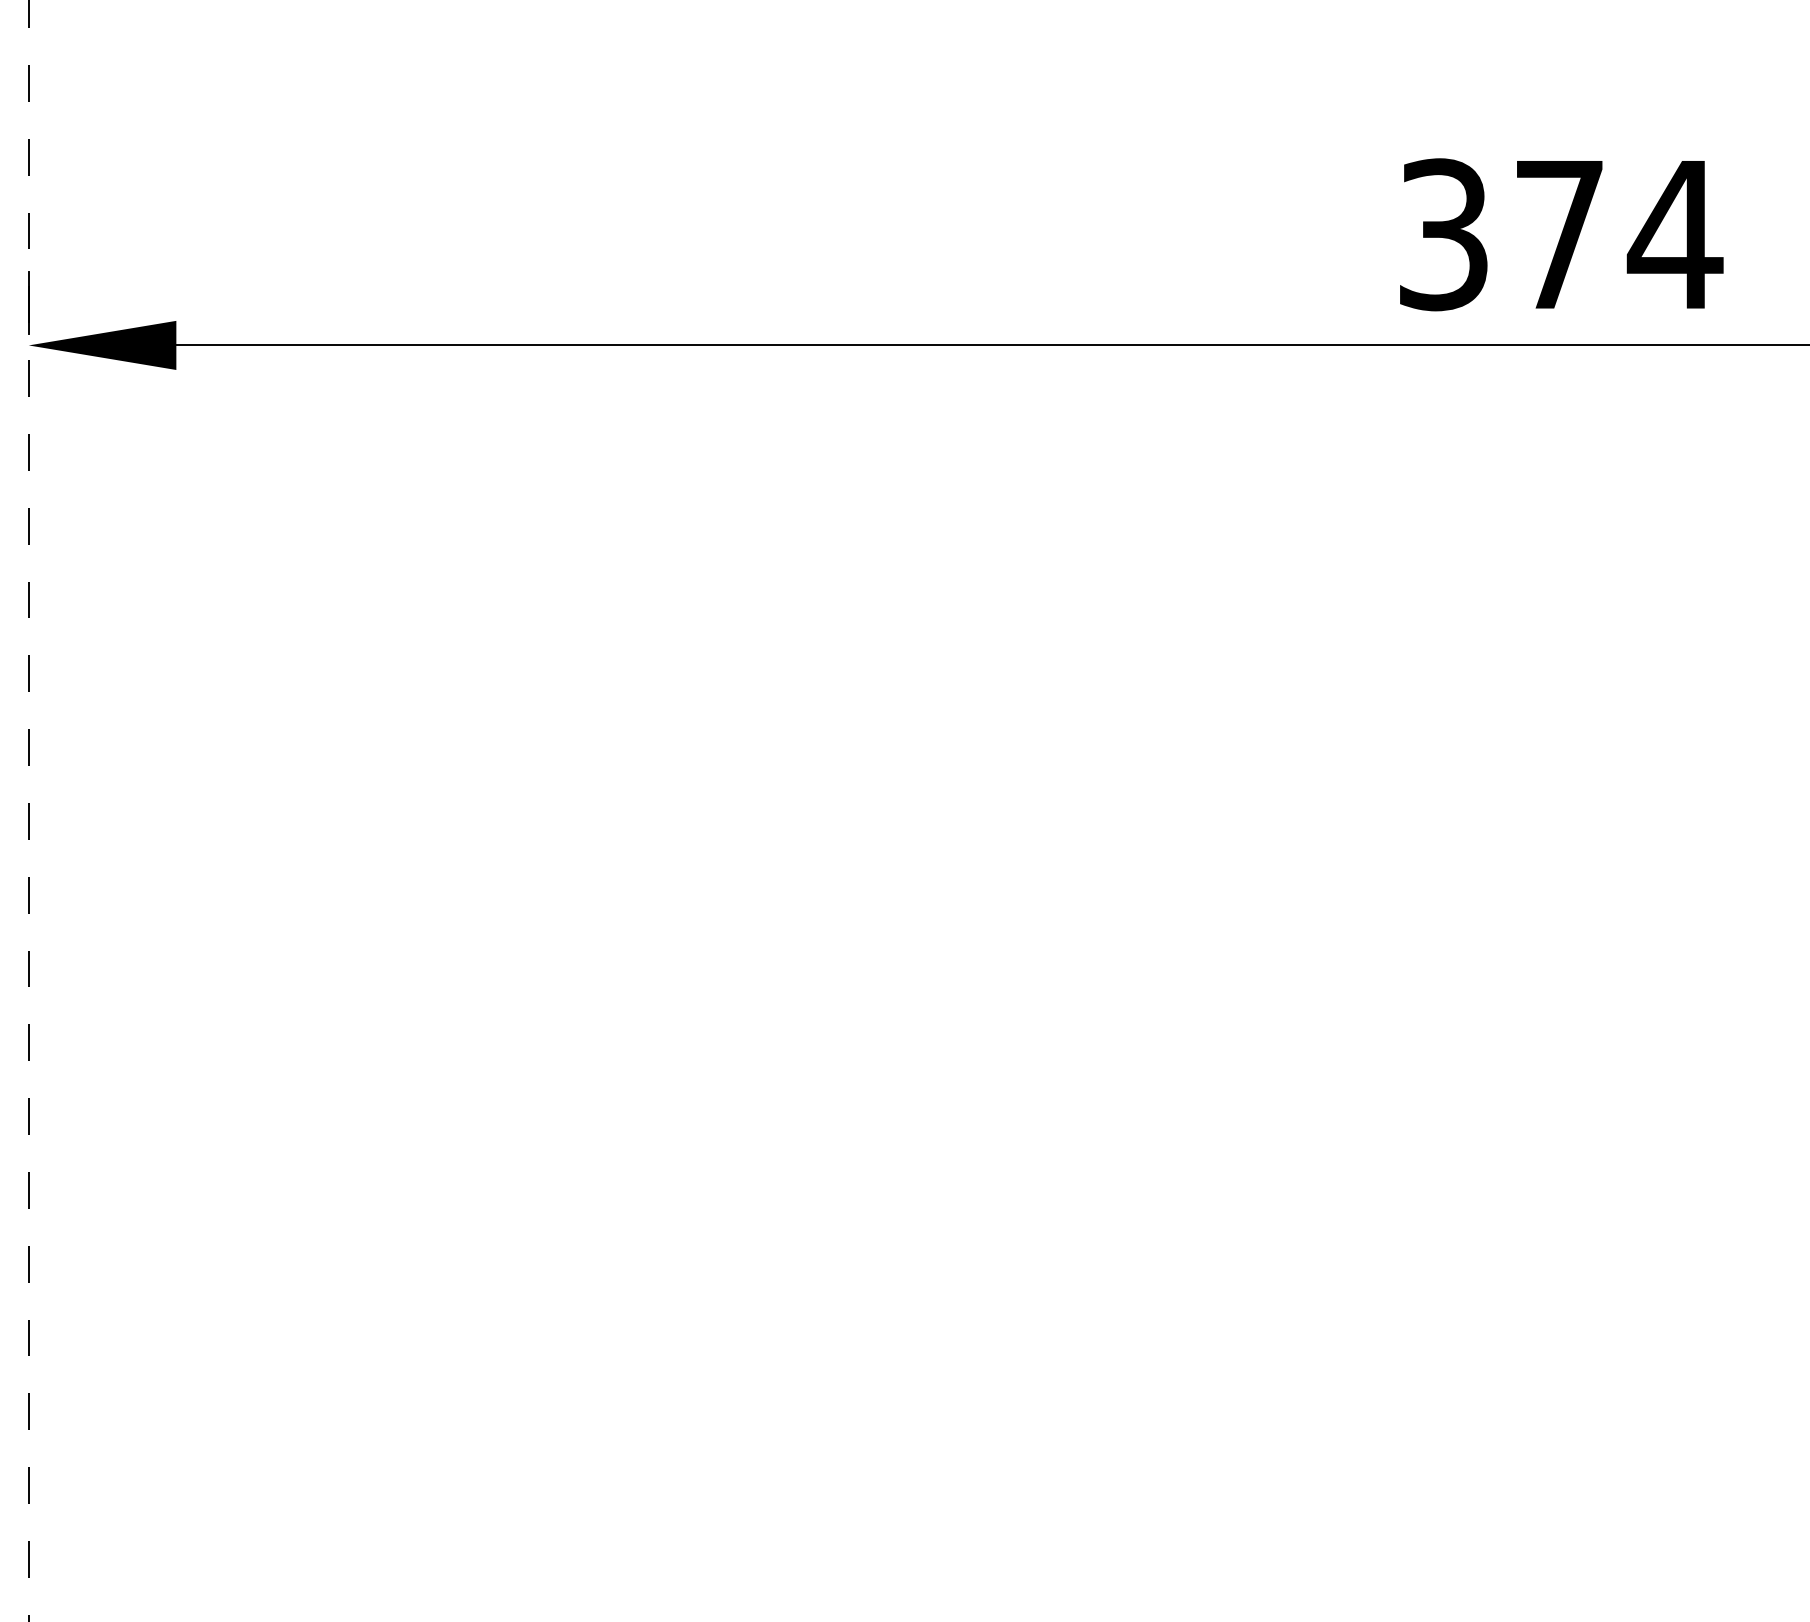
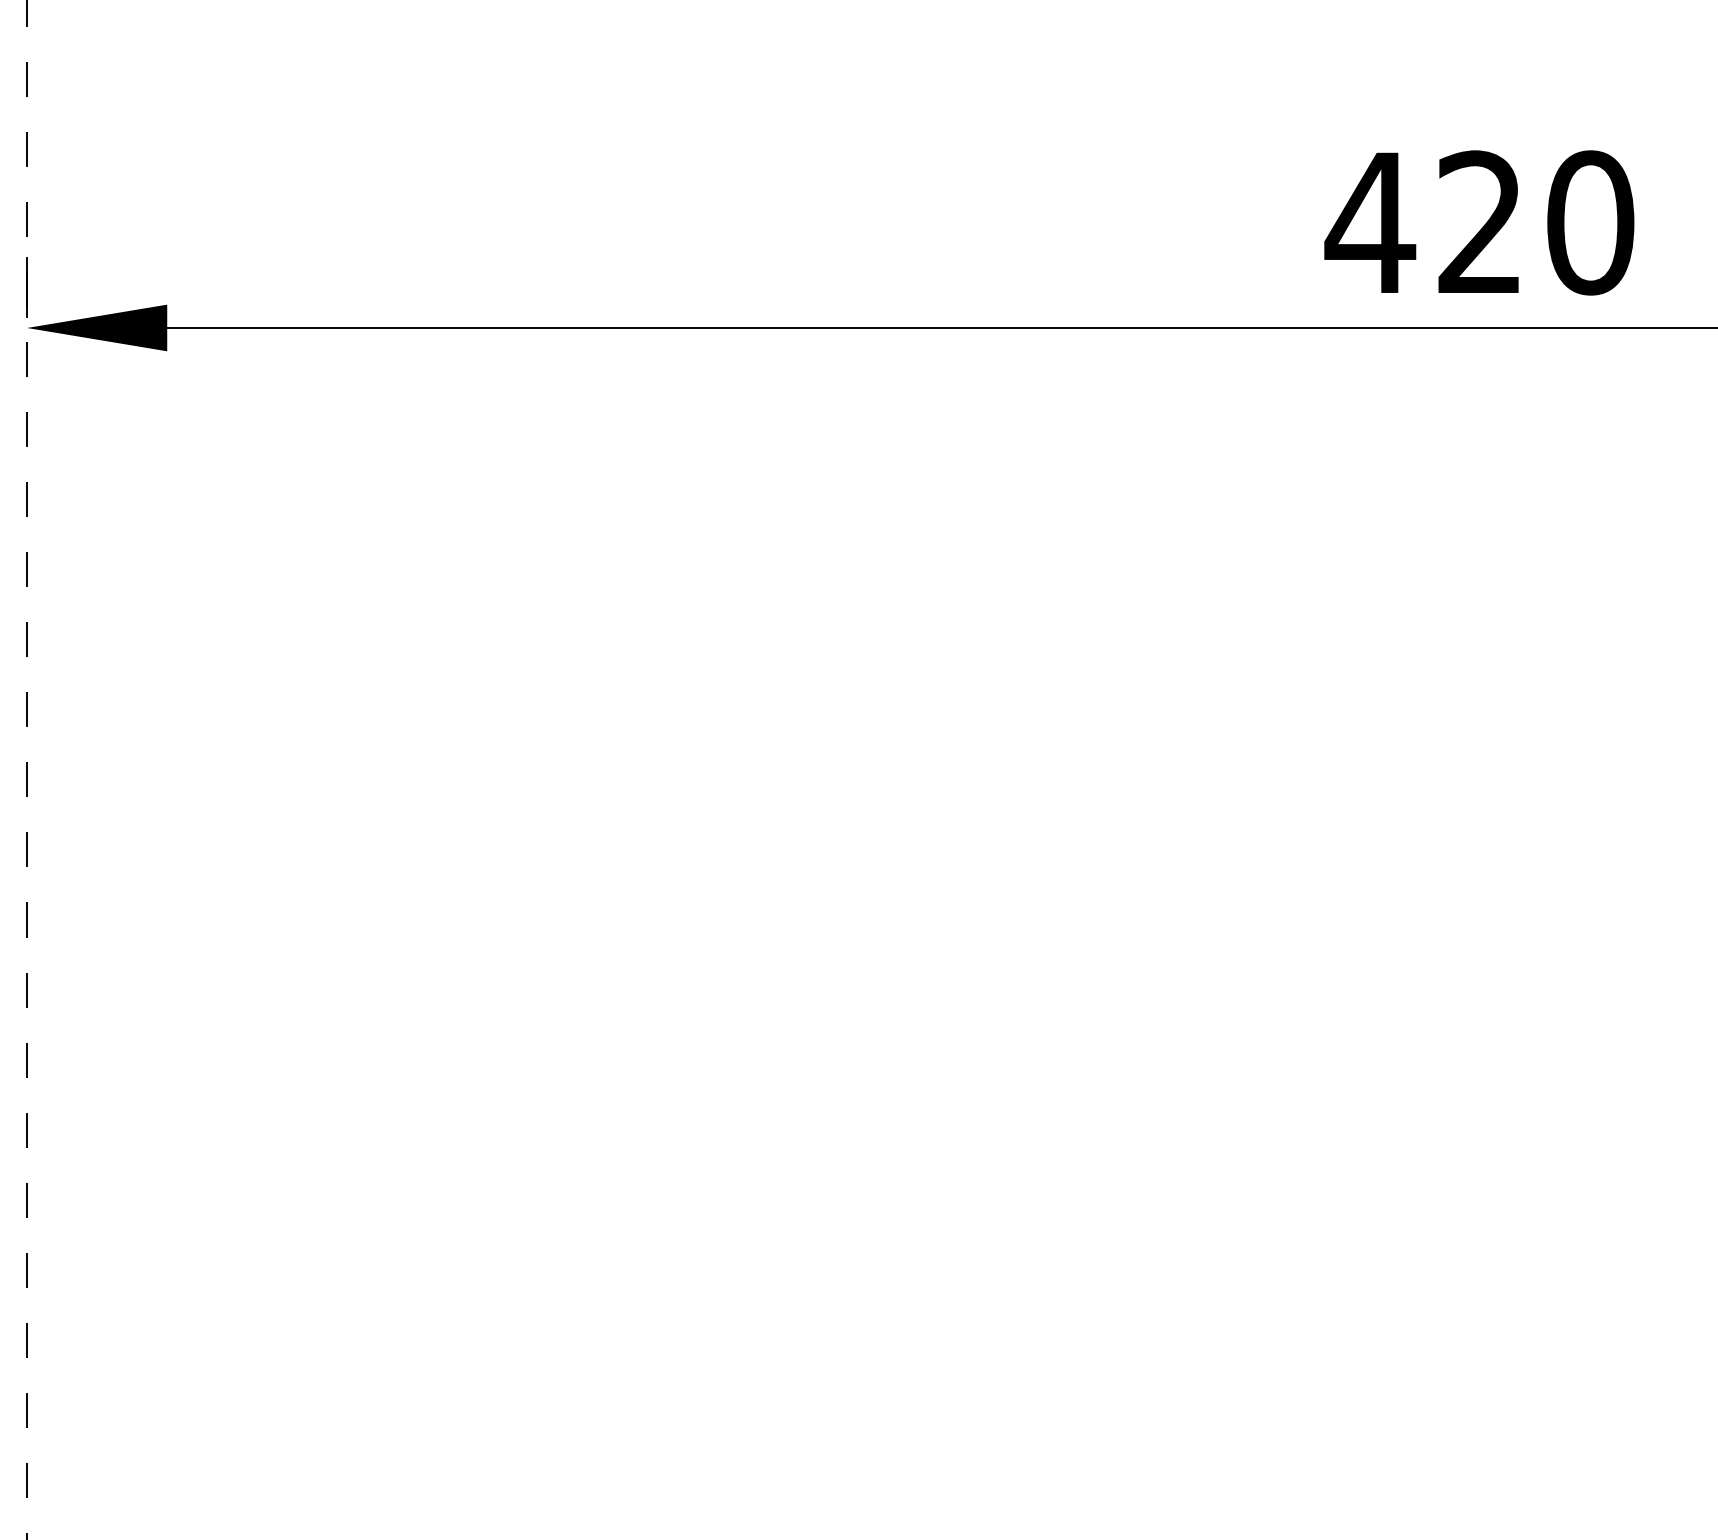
text: (1559, 234) -> (1480, 222), 374 -> 420

